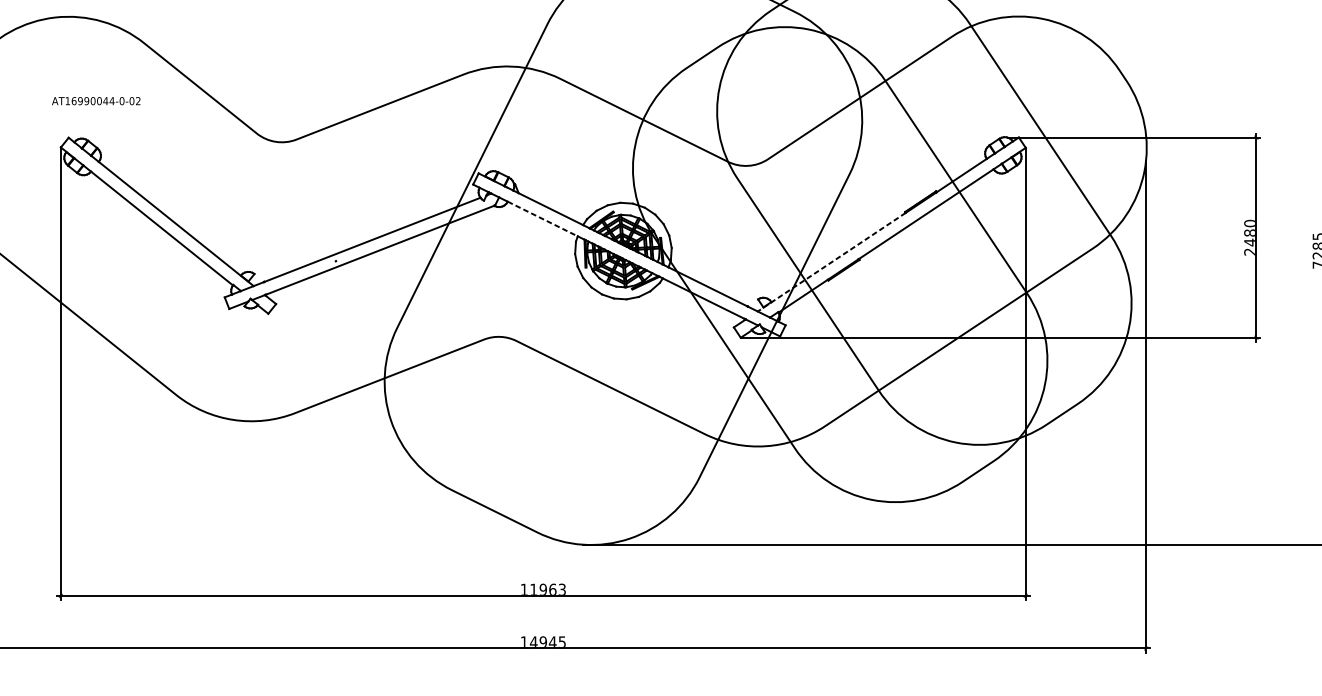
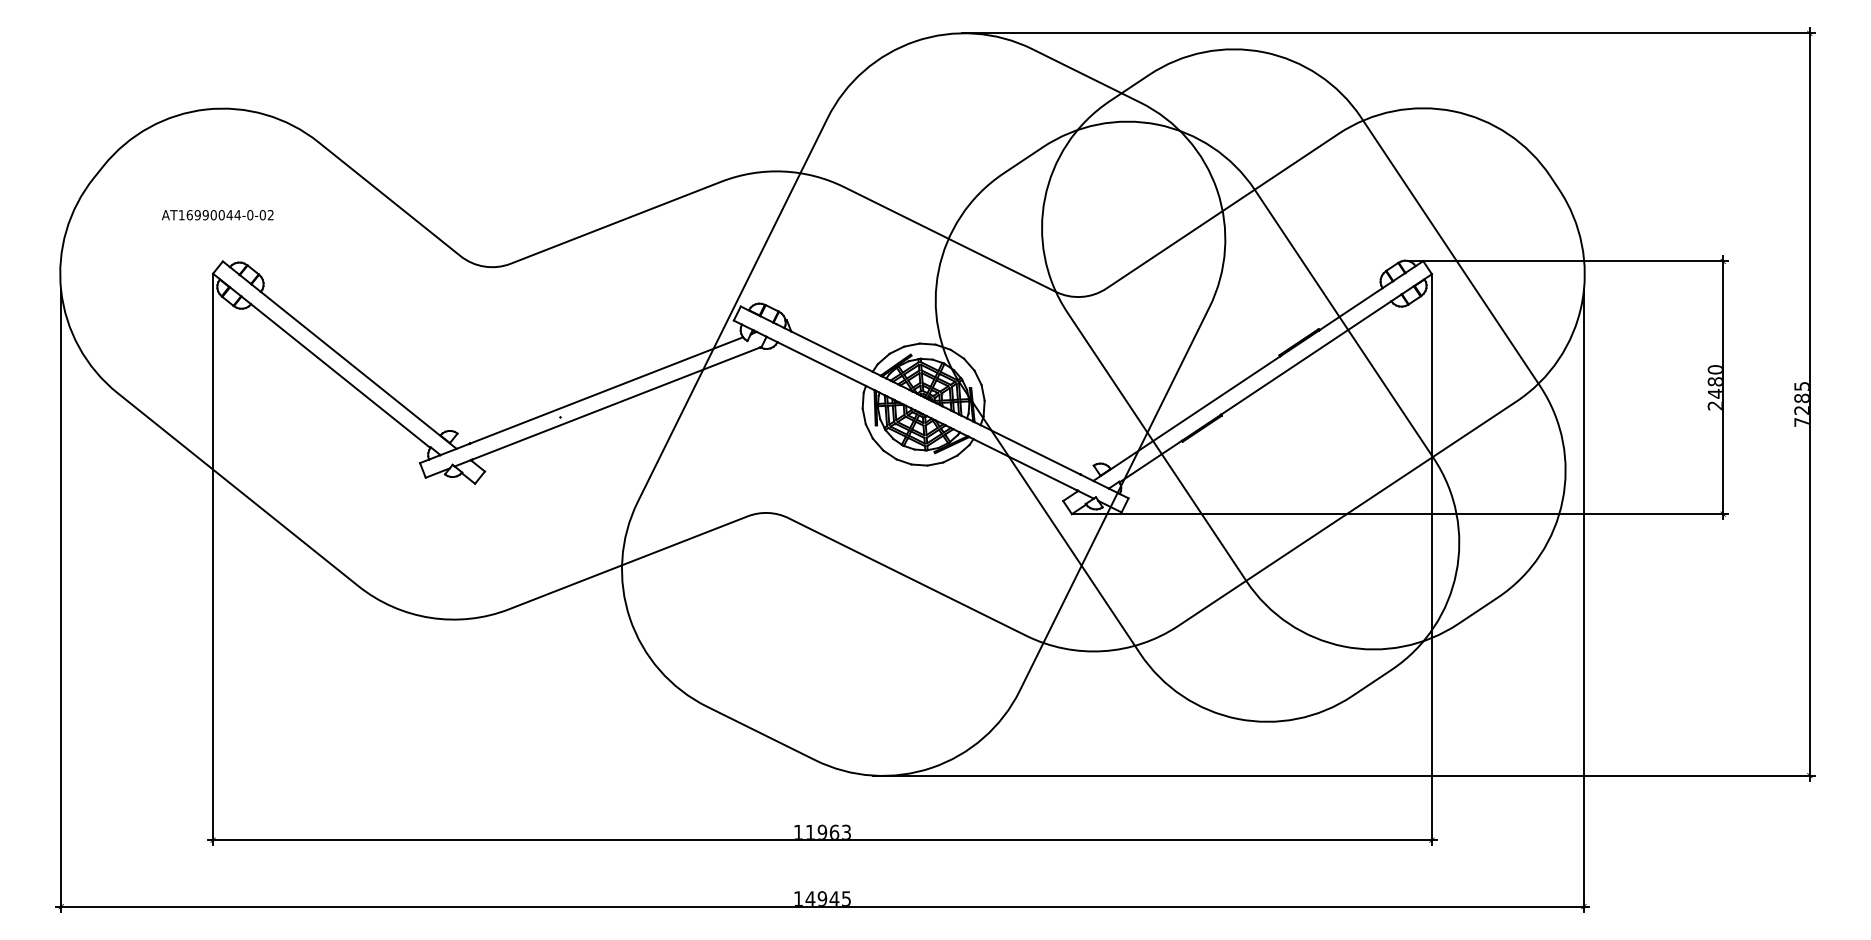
text: (96, 101) -> (217, 215), moved
line: (543, 219) -> (822, 364), dashed -> solid
line: (831, 262) -> (1186, 418), dashed -> solid

